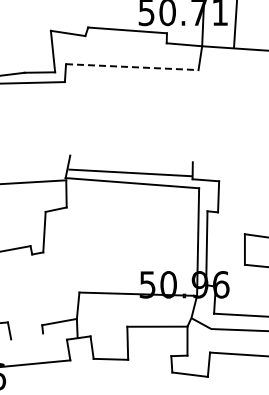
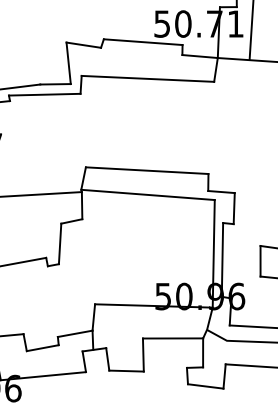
line: (132, 66) -> (148, 78), dashed -> solid
line: (129, 172) -> (146, 170), moved
line: (26, 336) -> (42, 348), added

